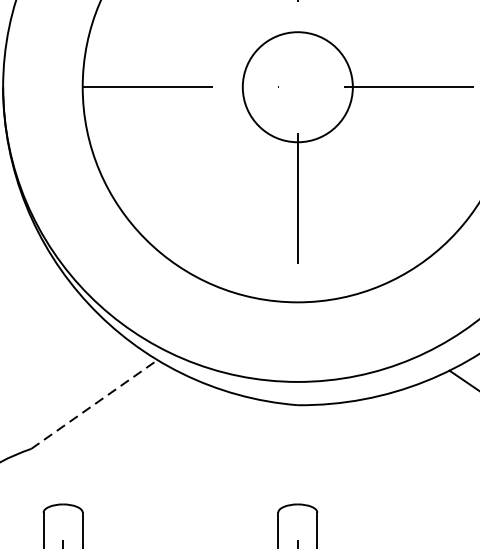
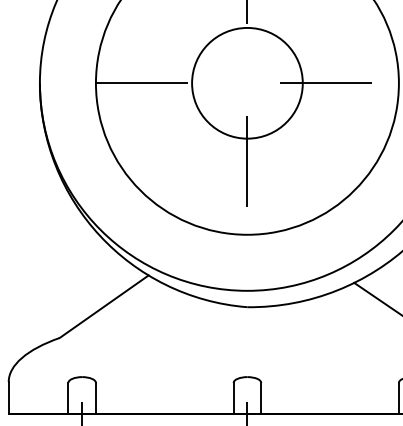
circle: (297, 86) -> (247, 82), size x1.43
line: (94, 404) -> (104, 306), dashed -> solid

